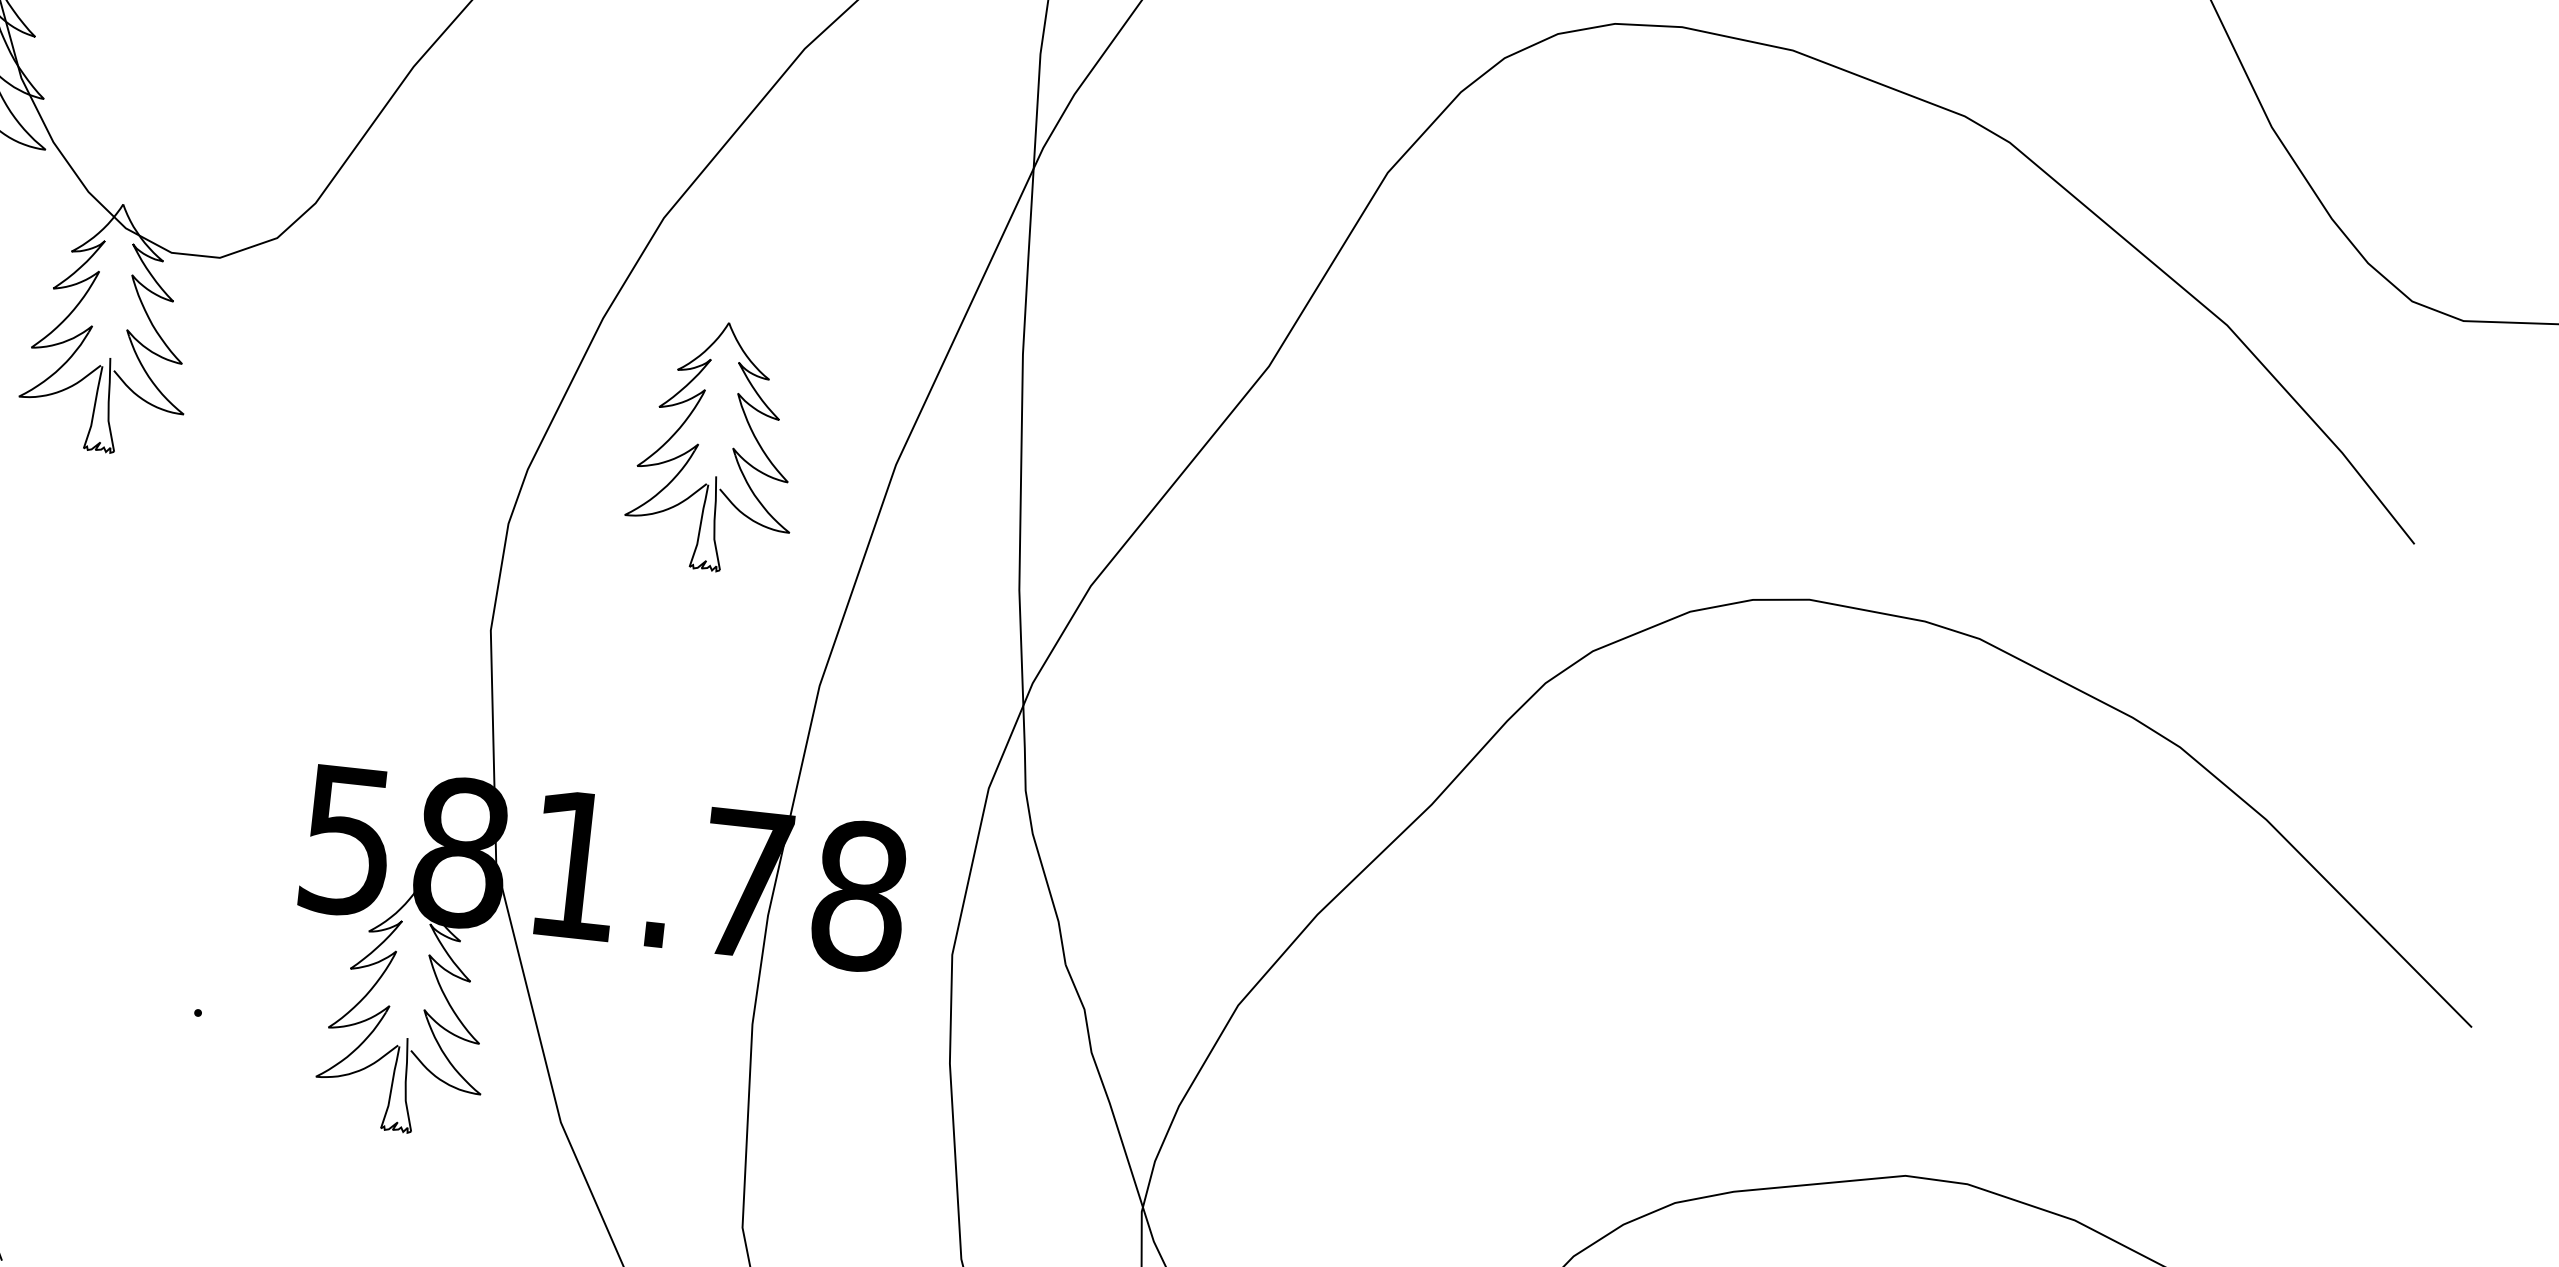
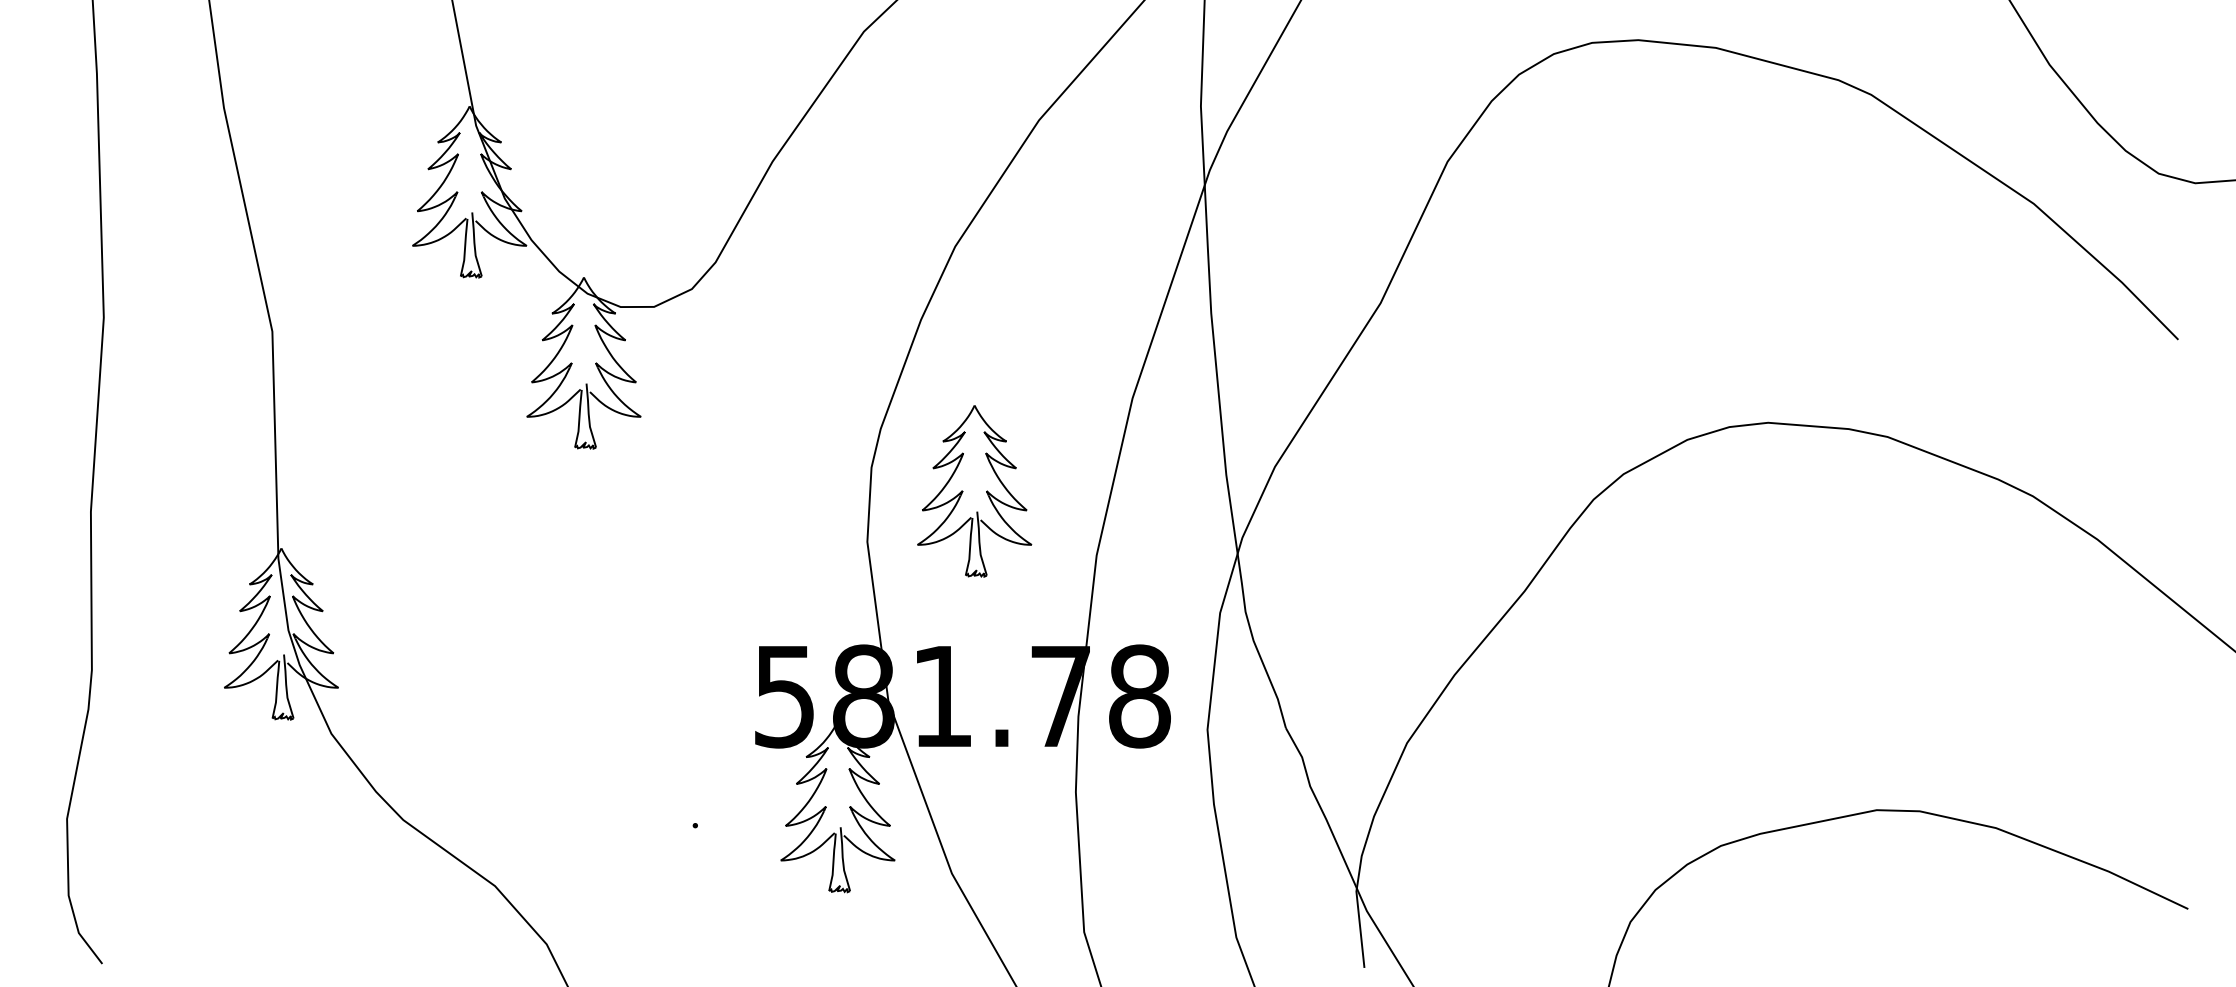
part: (715, 446) -> (974, 491), moved

